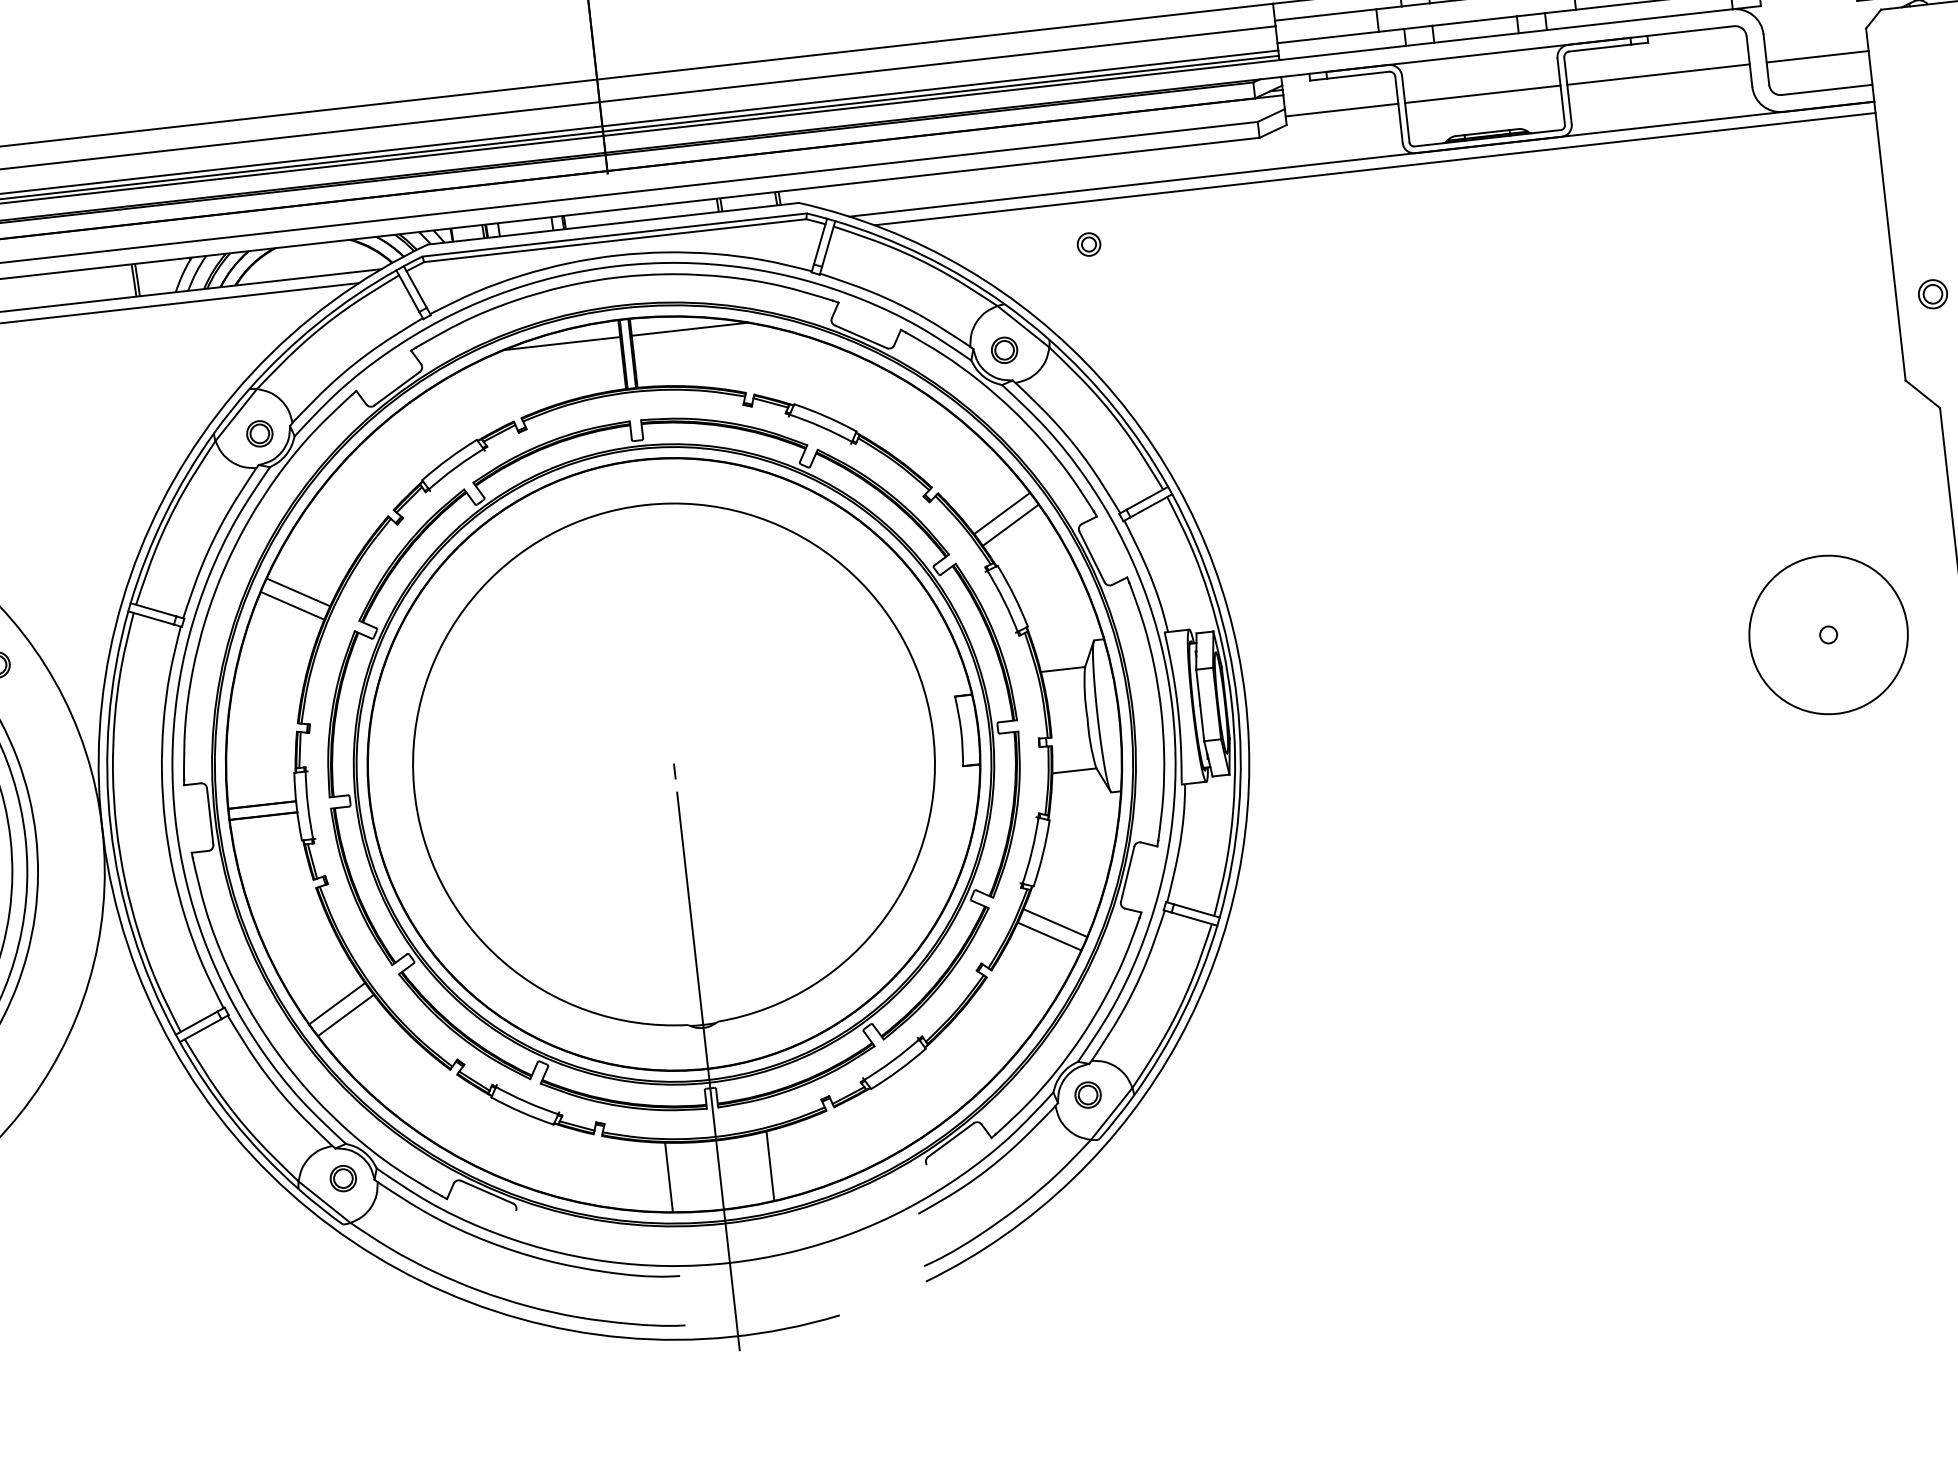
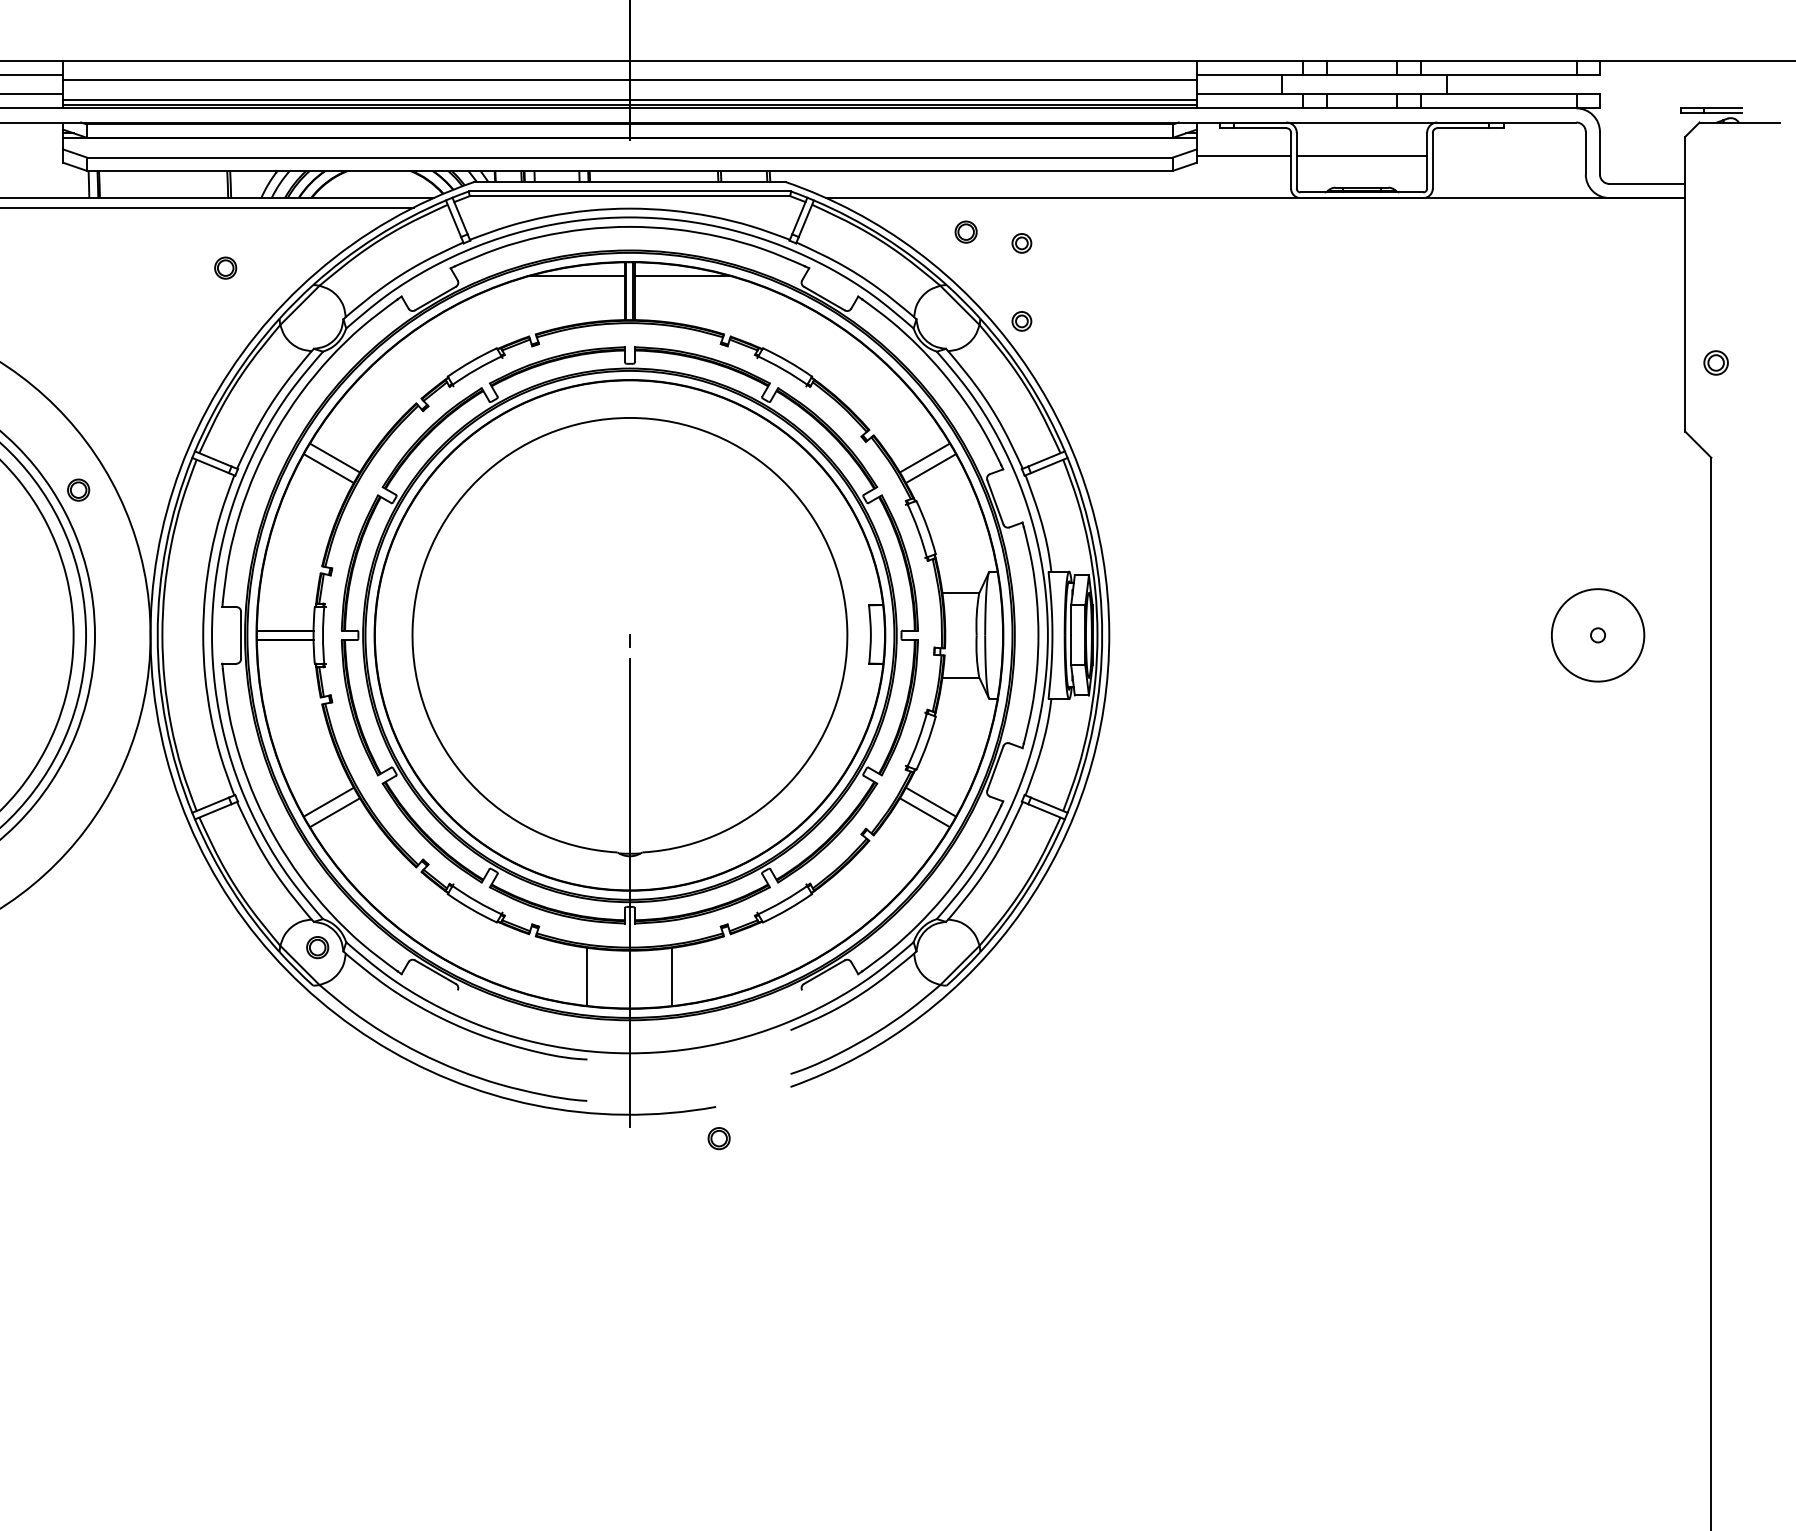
line: (1817, 56) -> (1642, 155), removed
line: (1657, 74) -> (1508, 155), removed
line: (1374, 169) -> (1265, 207), removed
part: (1098, 337) -> (1021, 321), added
part: (1003, 349) -> (965, 231), moved
part: (259, 433) -> (225, 267), moved
circle: (1829, 635) -> (1598, 635), size x0.7
part: (1087, 1095) -> (718, 1138), moved

